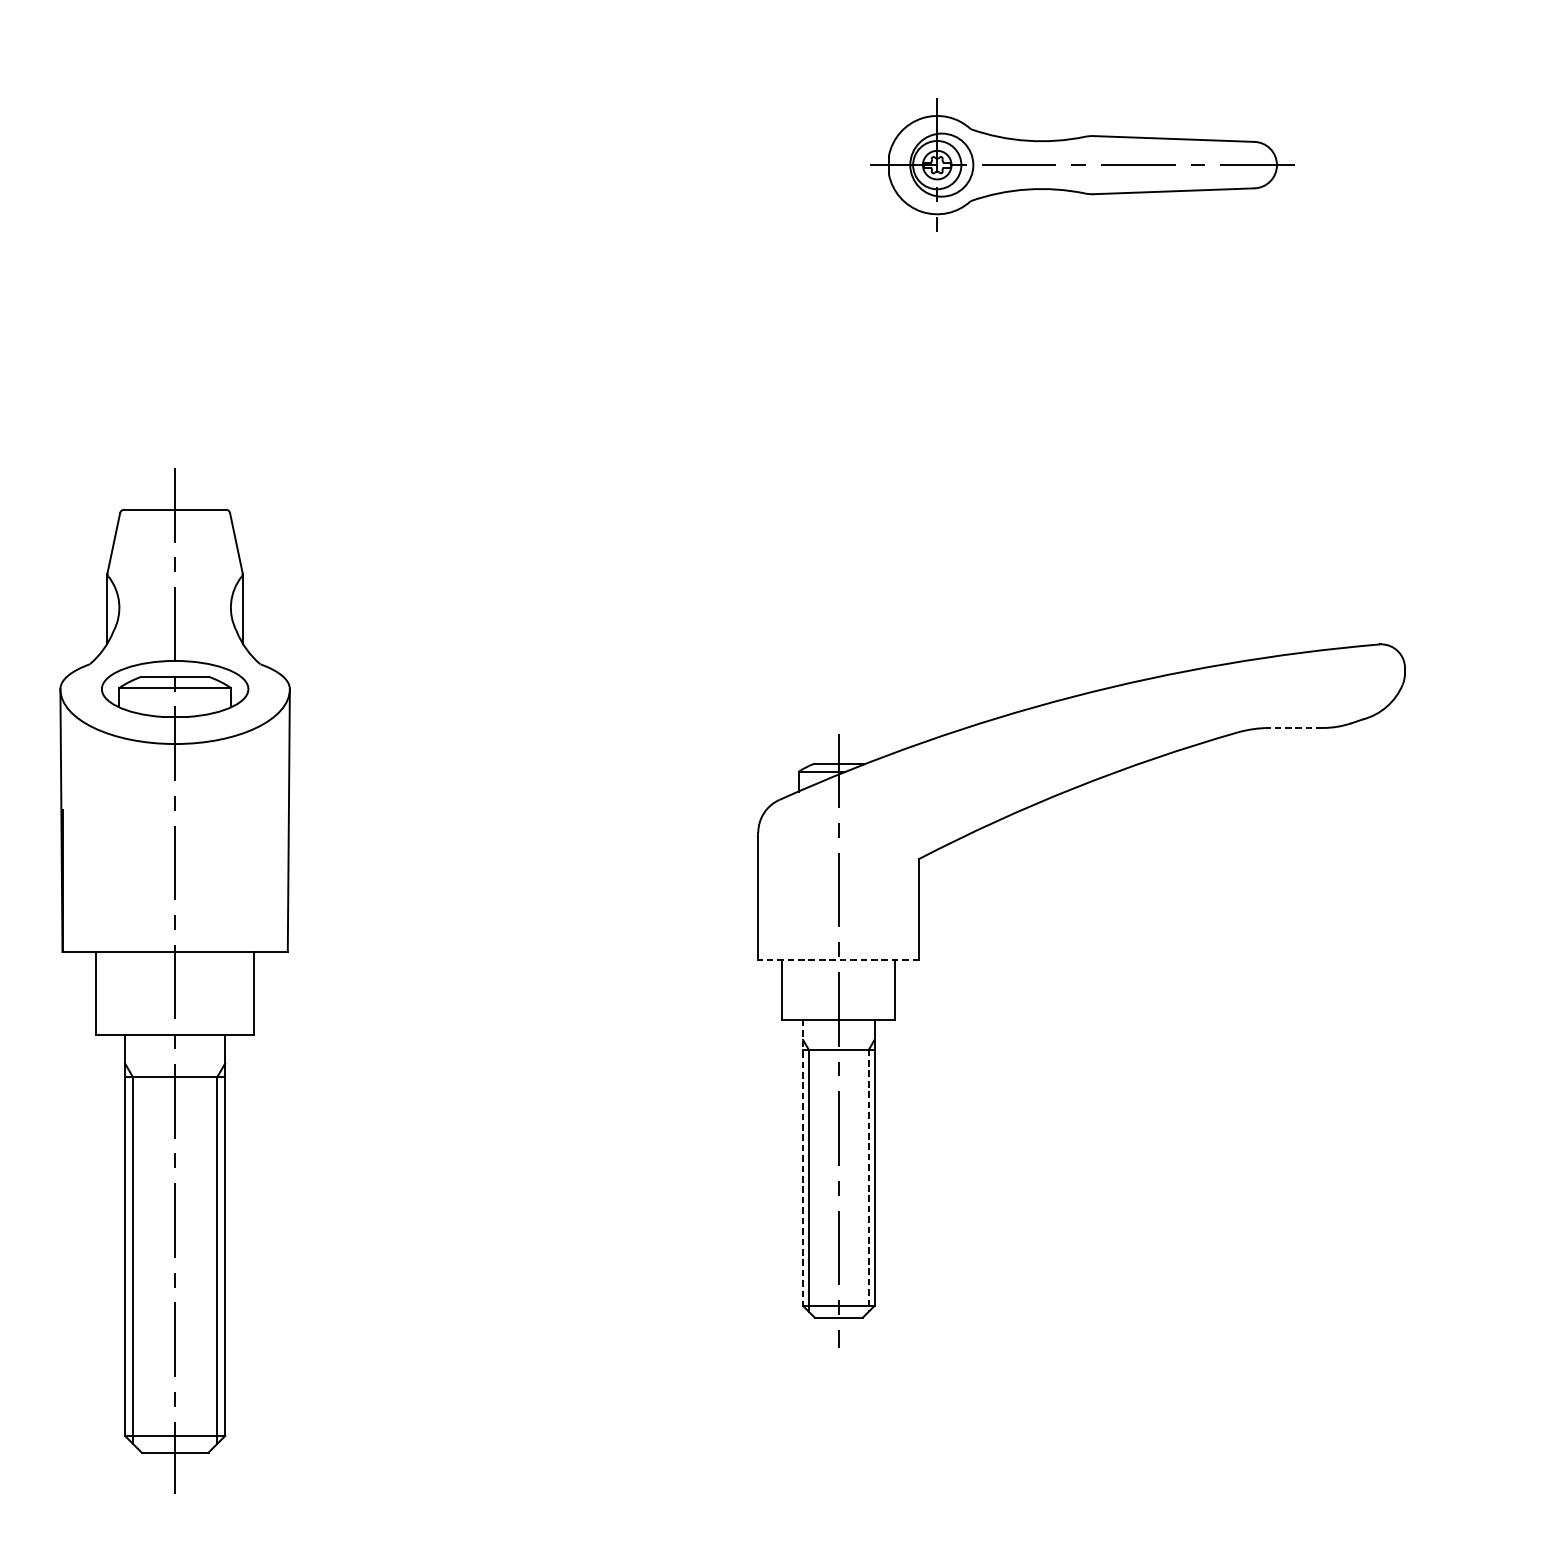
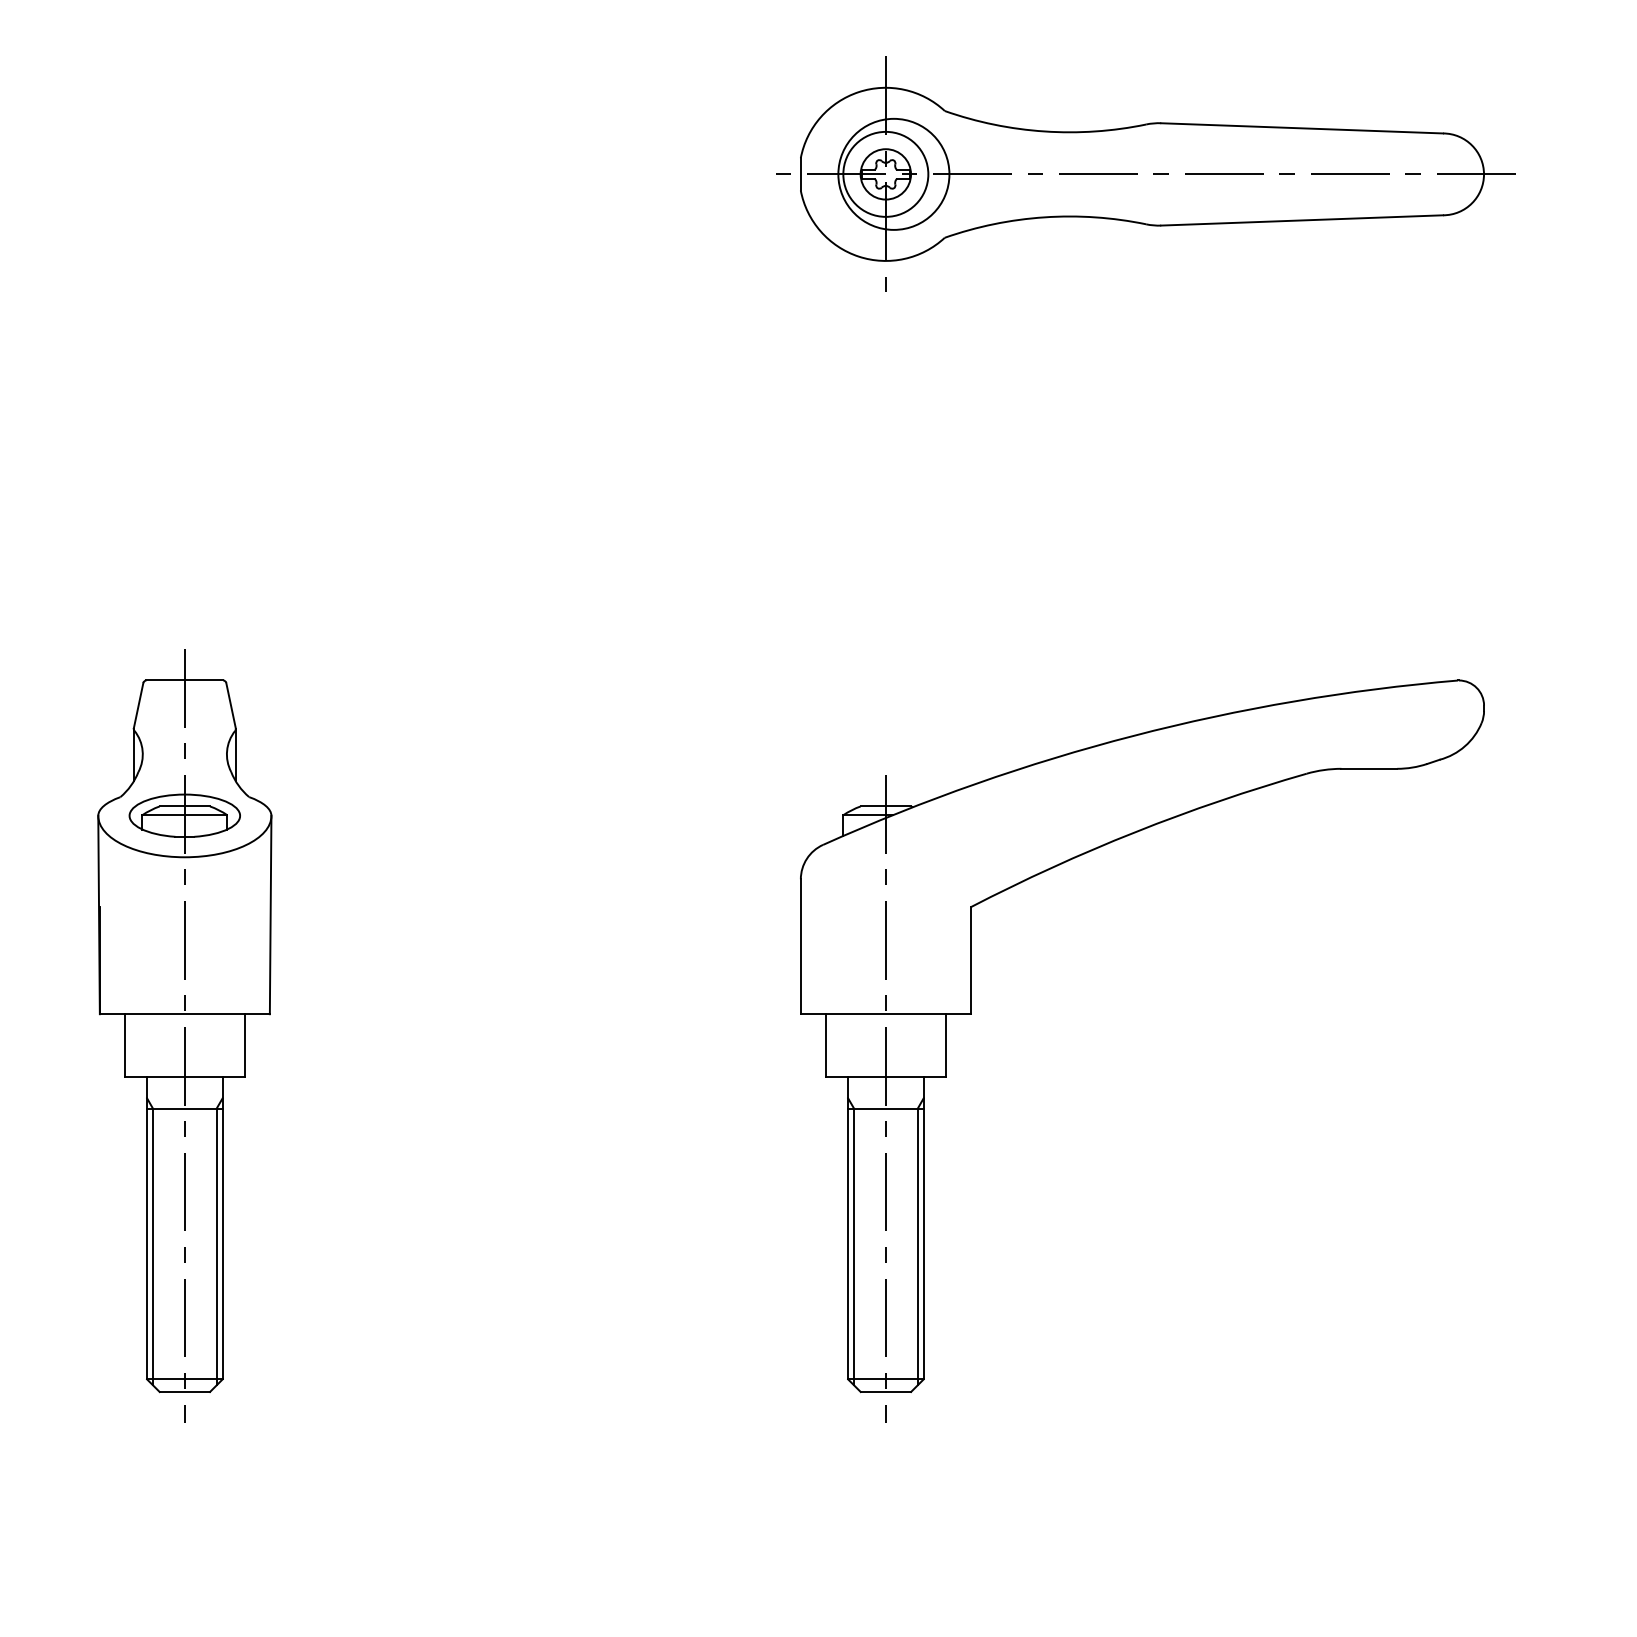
part: (1084, 164) -> (1145, 173), size x1.67
line: (1296, 727) -> (1369, 768), dashed -> solid
line: (838, 960) -> (885, 1014), dashed -> solid
part: (174, 980) -> (184, 1035), size x0.71
line: (803, 1163) -> (848, 1228), dashed -> solid
line: (868, 1181) -> (917, 1247), dashed -> solid

